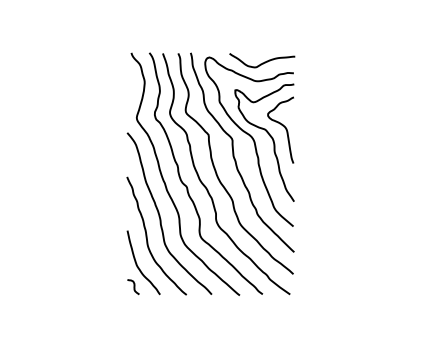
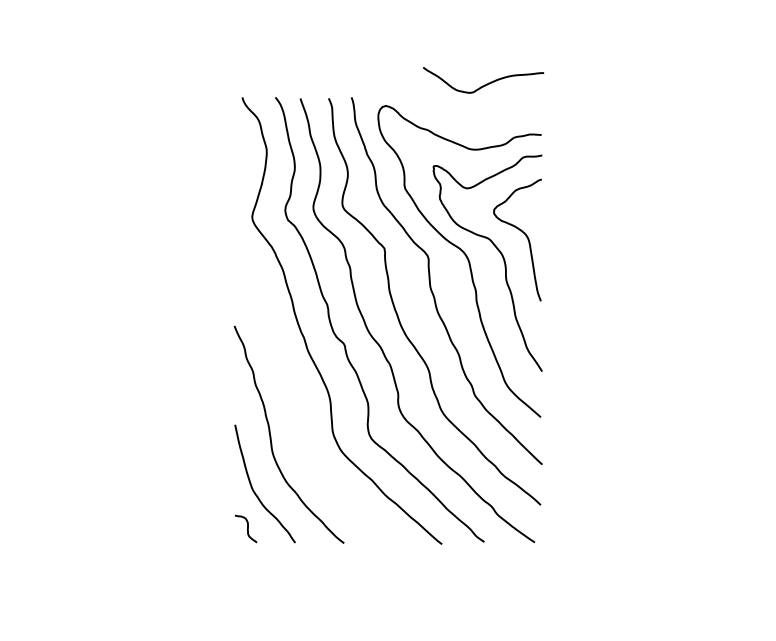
curve: (262, 62) -> (483, 83), moved
curve: (160, 214) -> (295, 395), removed

